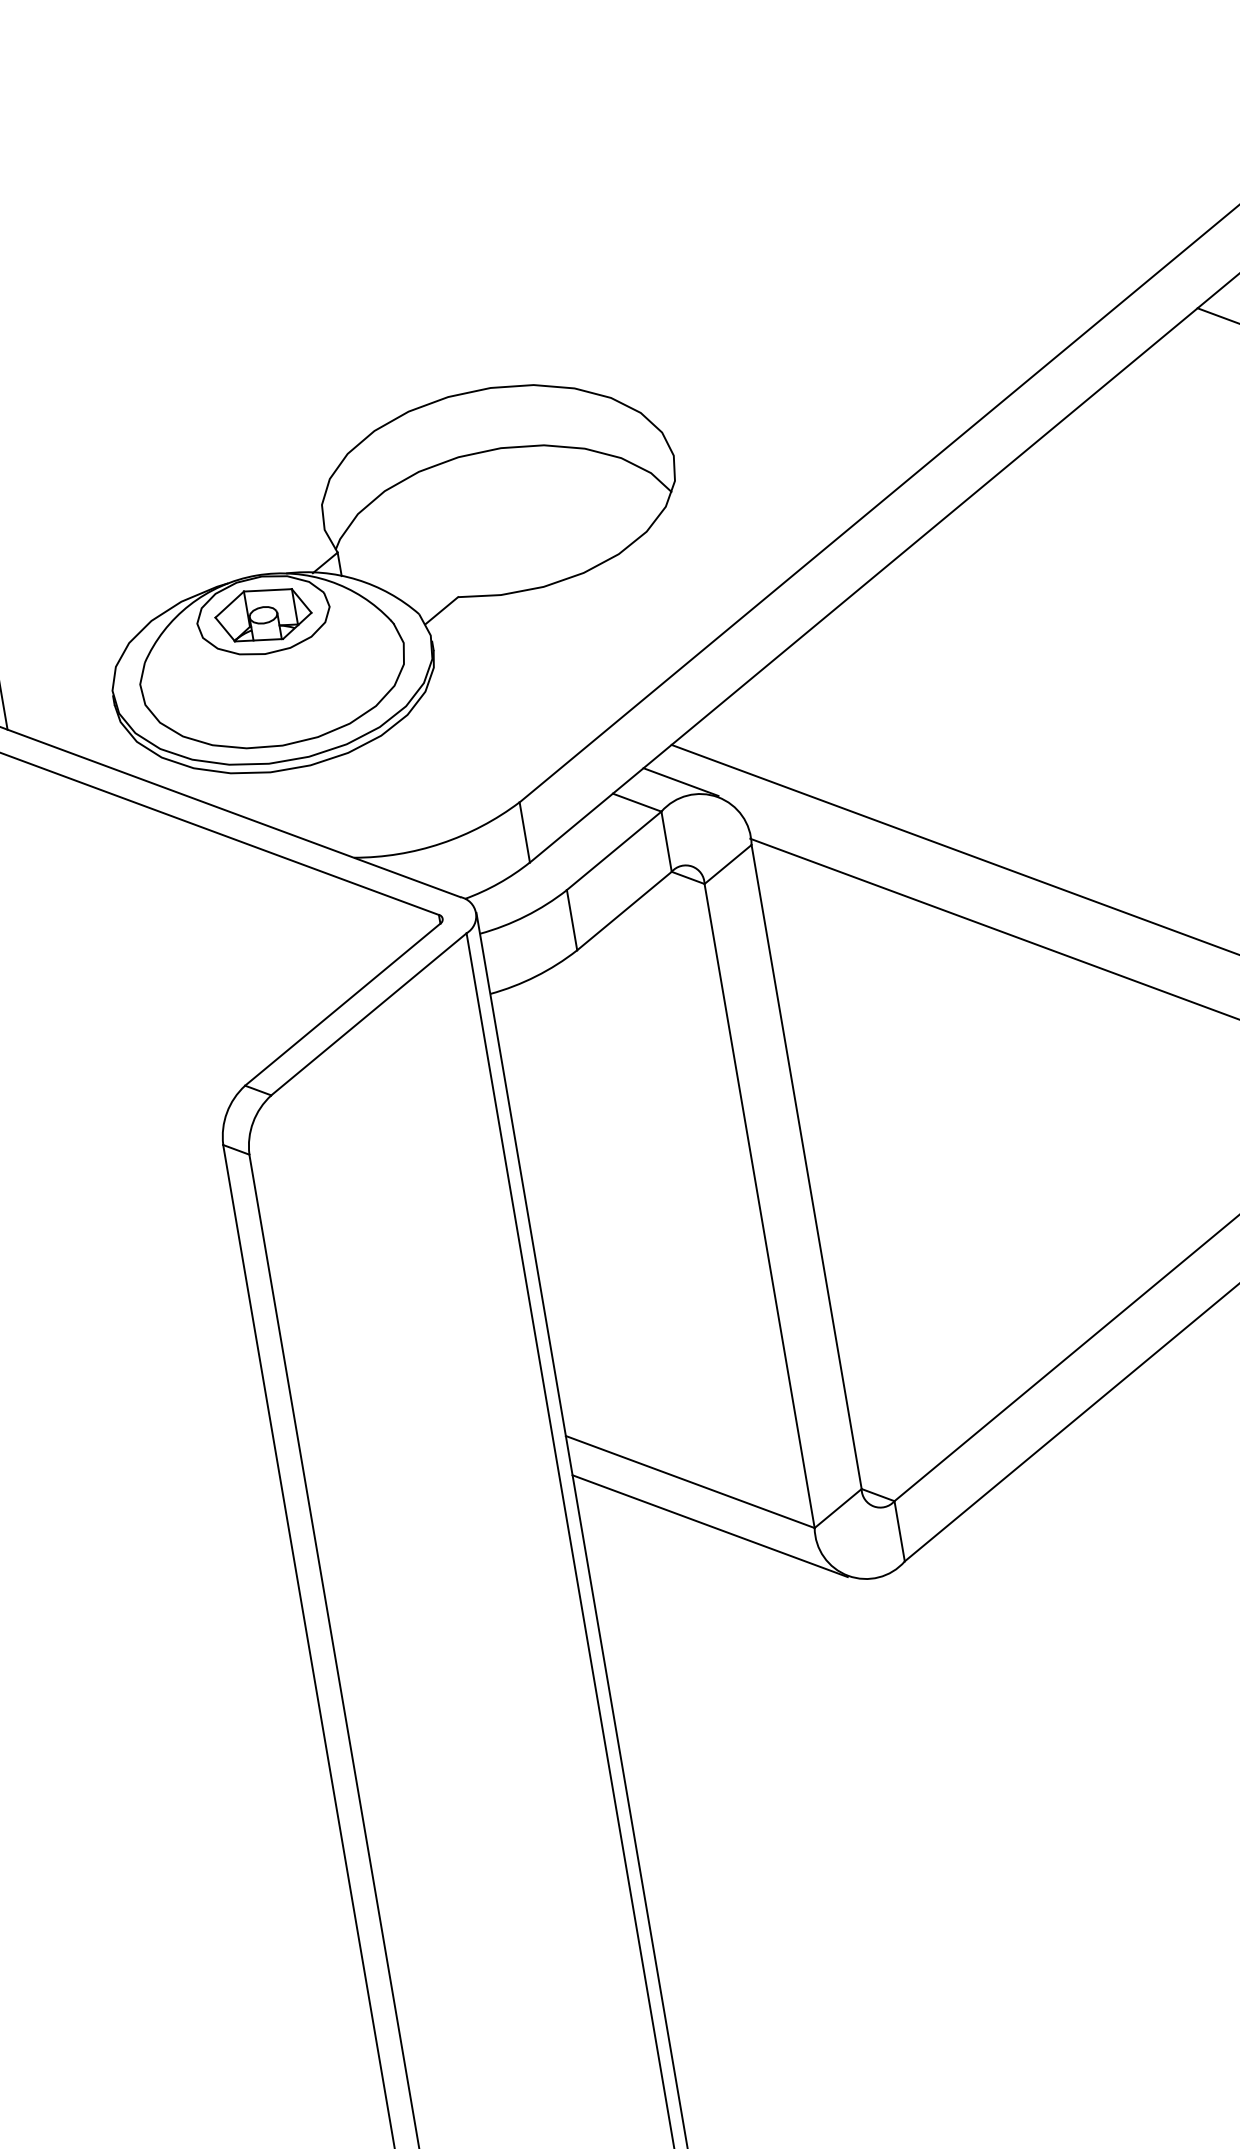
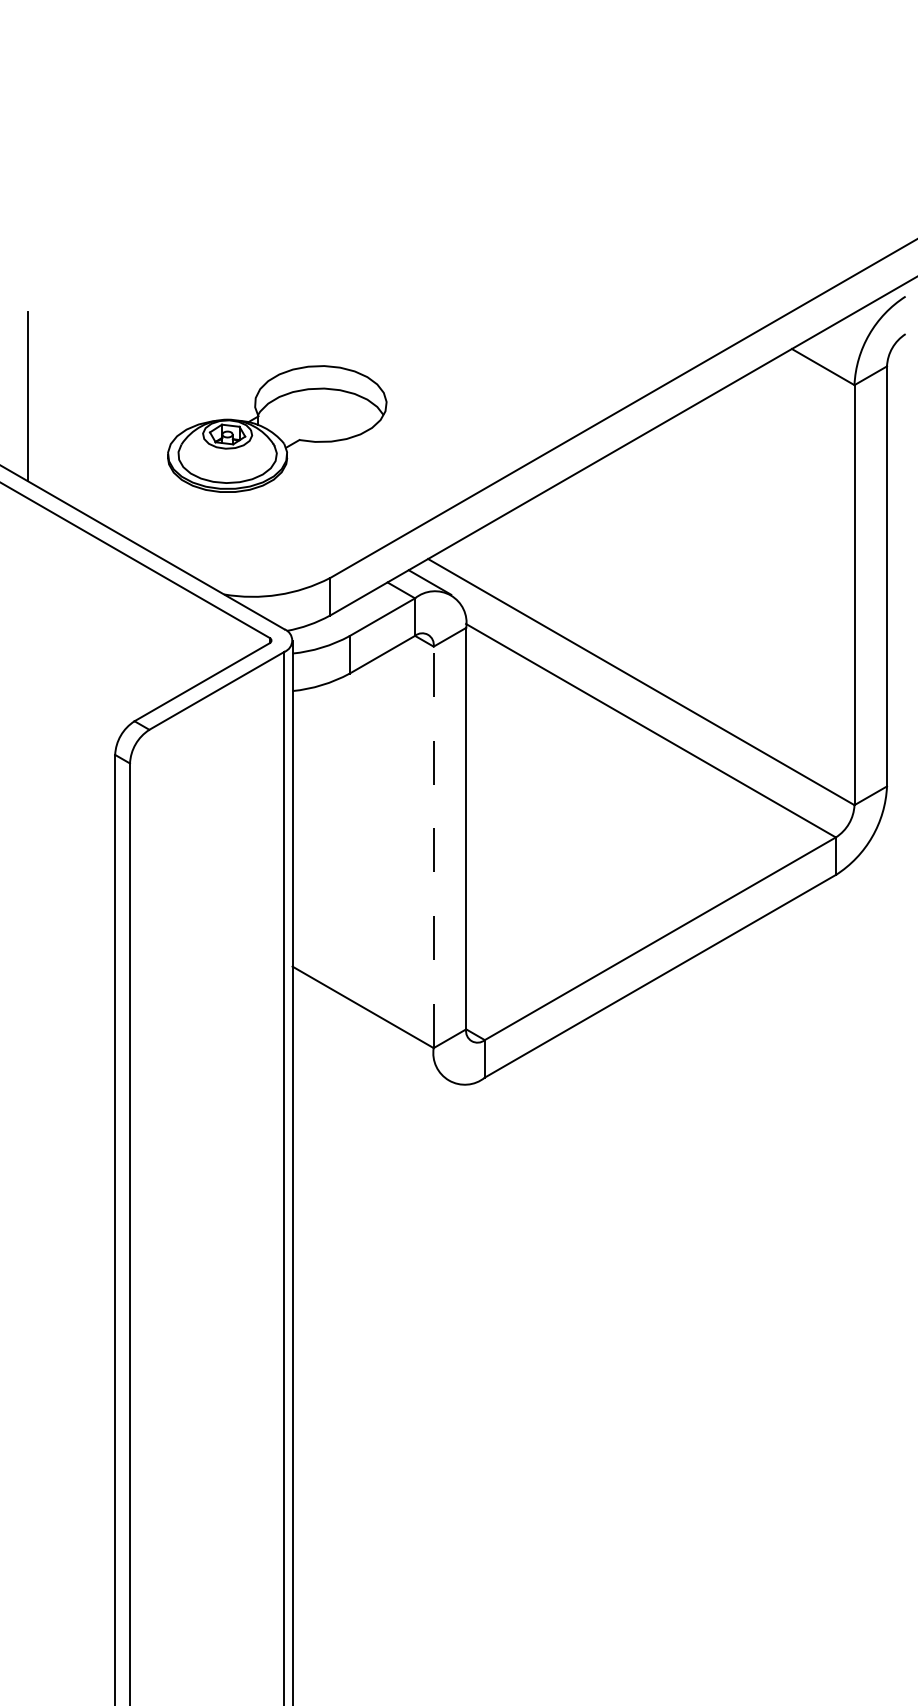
part: (394, 576) -> (277, 428), size x0.6
line: (759, 1206) -> (433, 847), solid -> dashed
line: (710, 1526) -> (370, 1036), removed

